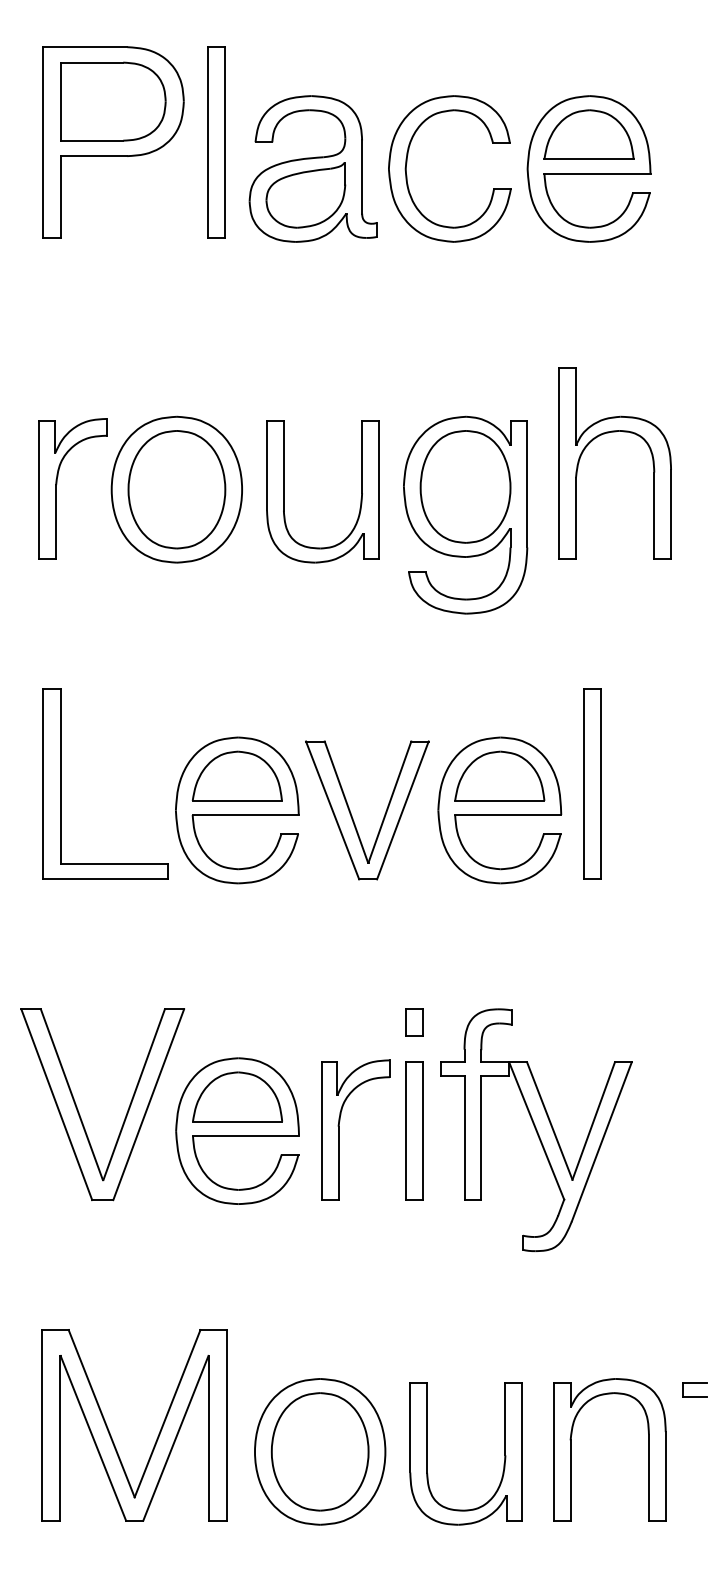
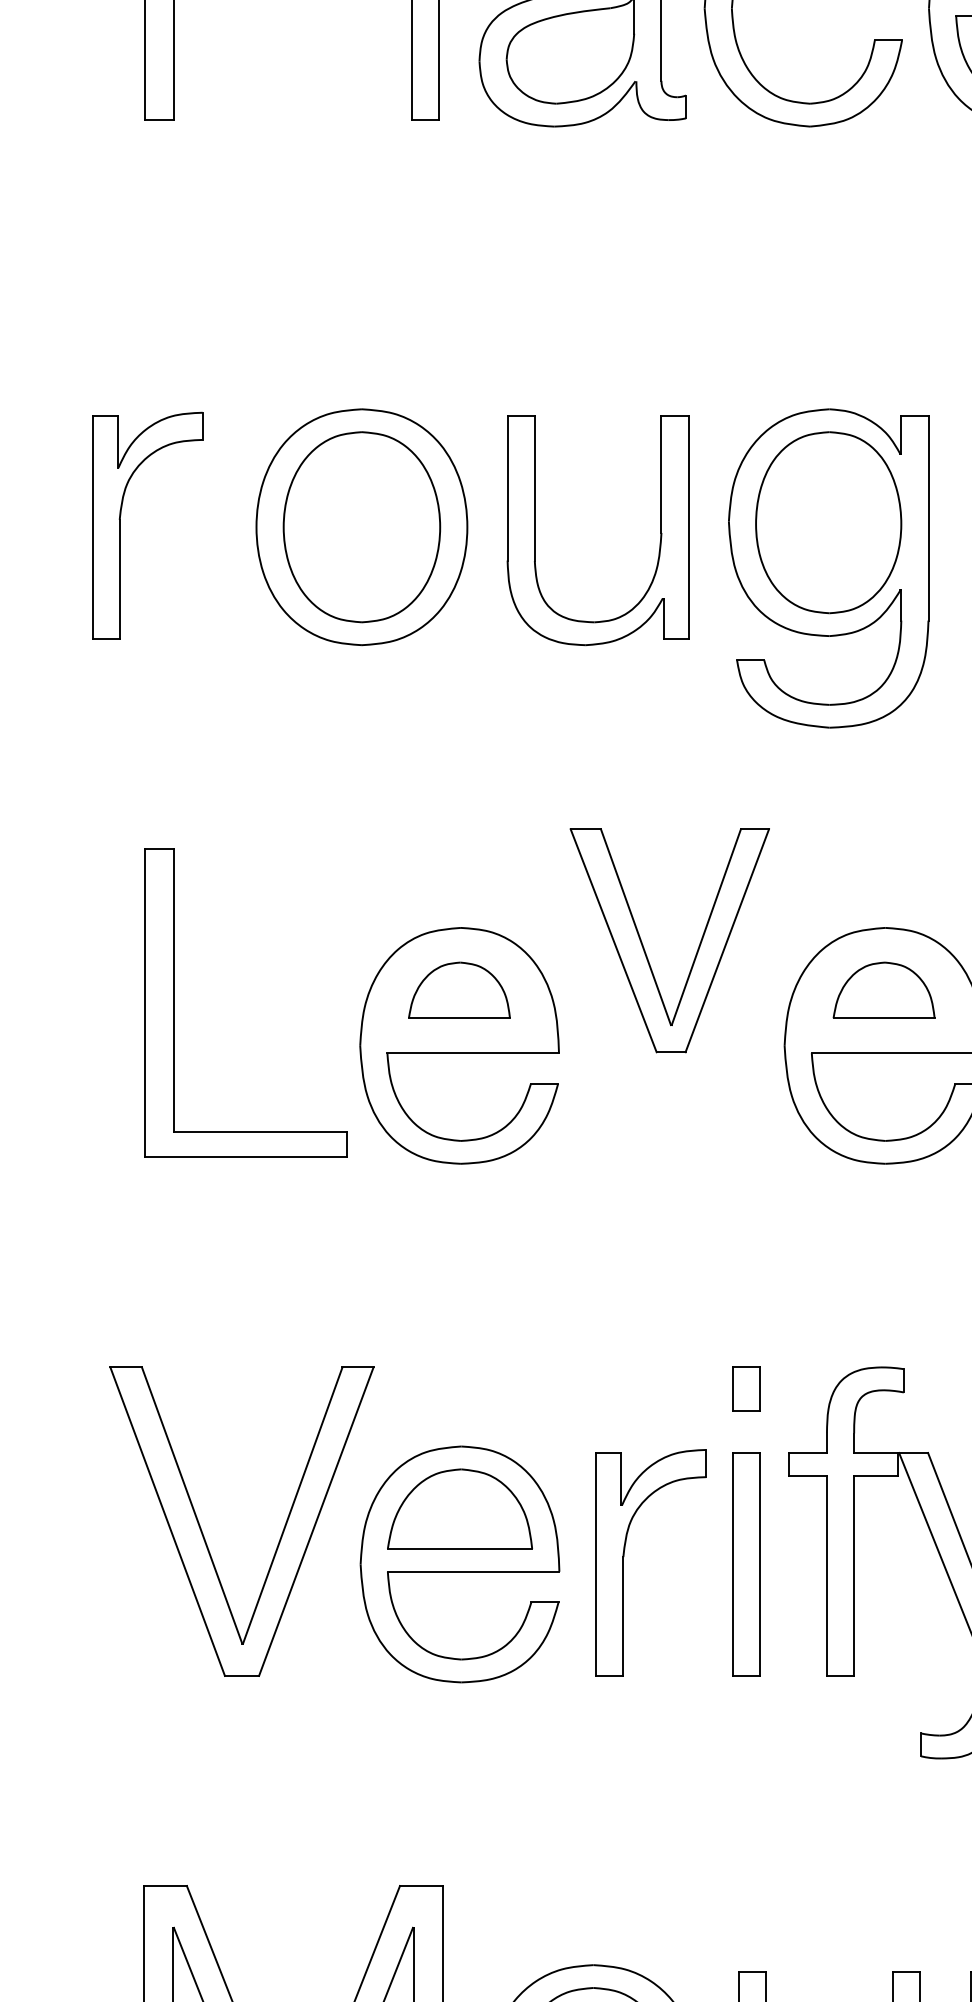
part: (57, 484) -> (121, 518), moved
part: (236, 775) -> (458, 989), size x0.7
part: (499, 775) -> (883, 989), size x0.7
part: (352, 815) -> (645, 948), moved

